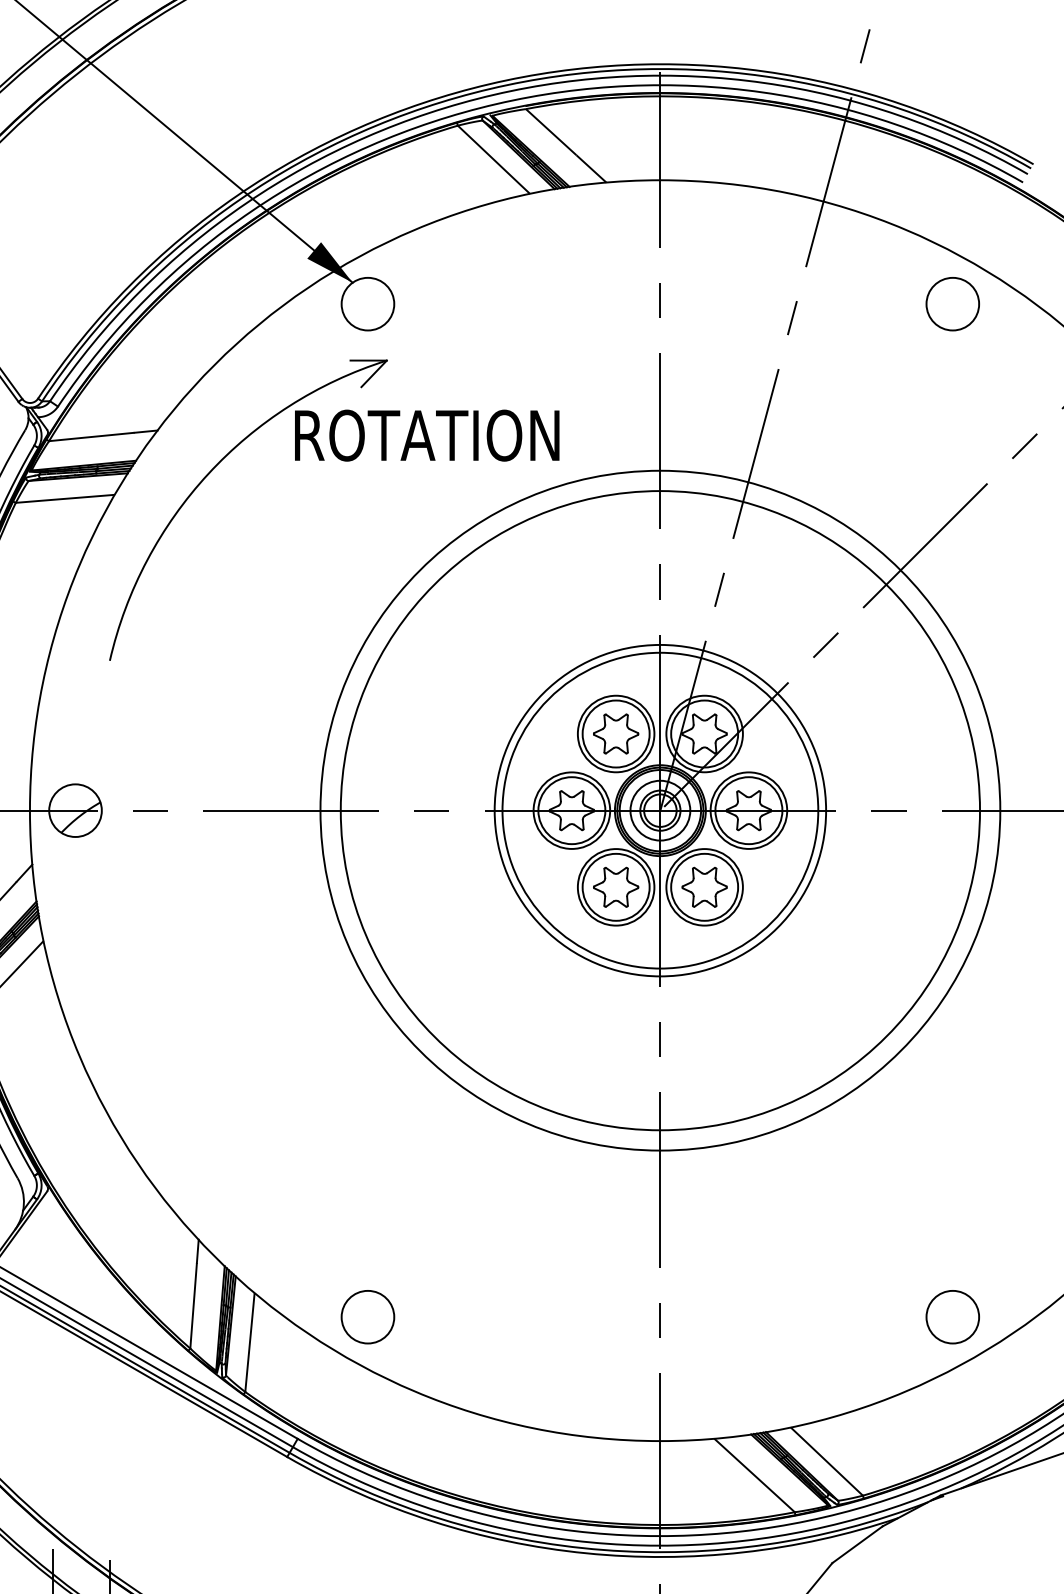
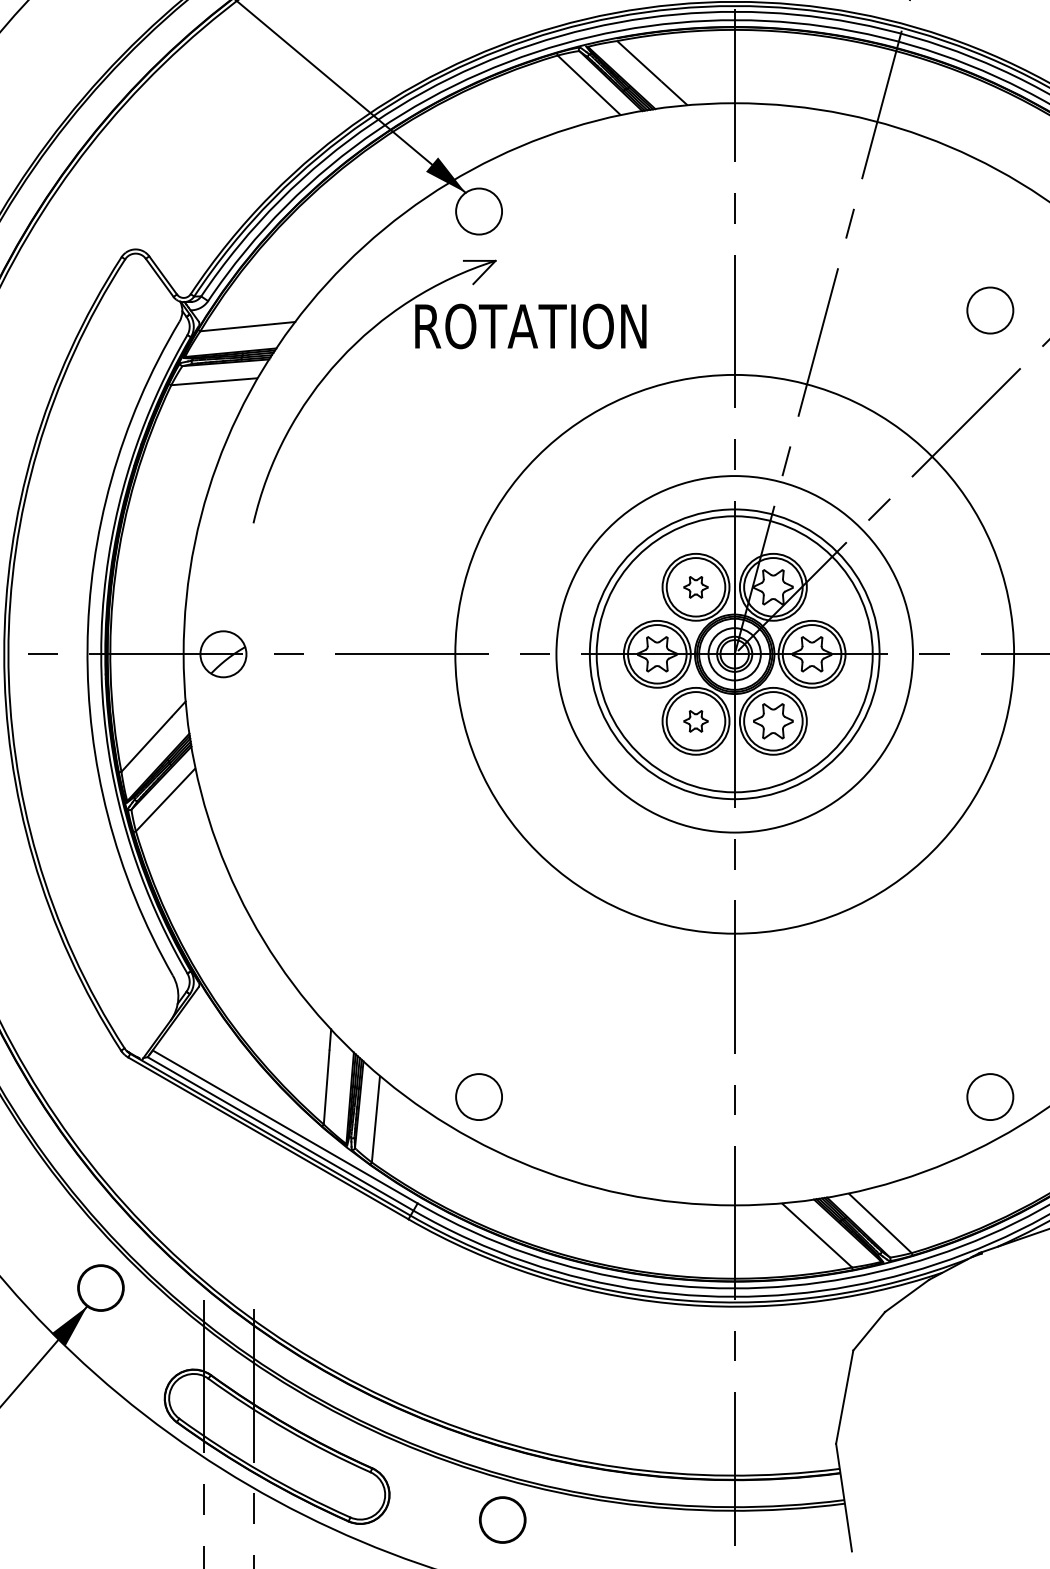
circle: (953, 304) -> (990, 310), moved
part: (615, 734) -> (695, 587), size x0.6
circle: (660, 810) -> (734, 654), size x0.6
part: (615, 887) -> (695, 721), size x0.6

